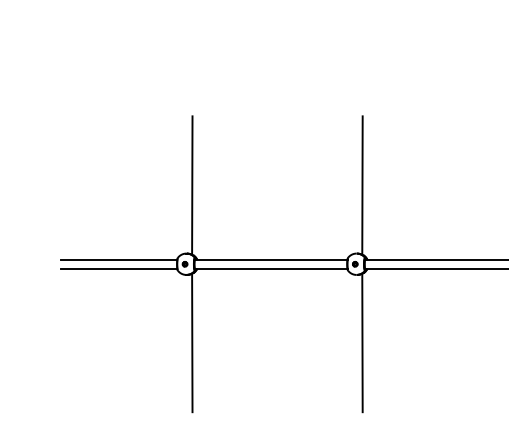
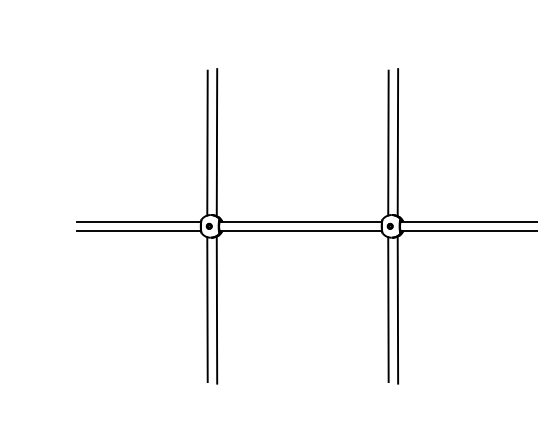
line: (183, 185) -> (207, 142), added
line: (353, 185) -> (388, 142), added
line: (183, 342) -> (207, 309), added
line: (353, 342) -> (388, 309), added

